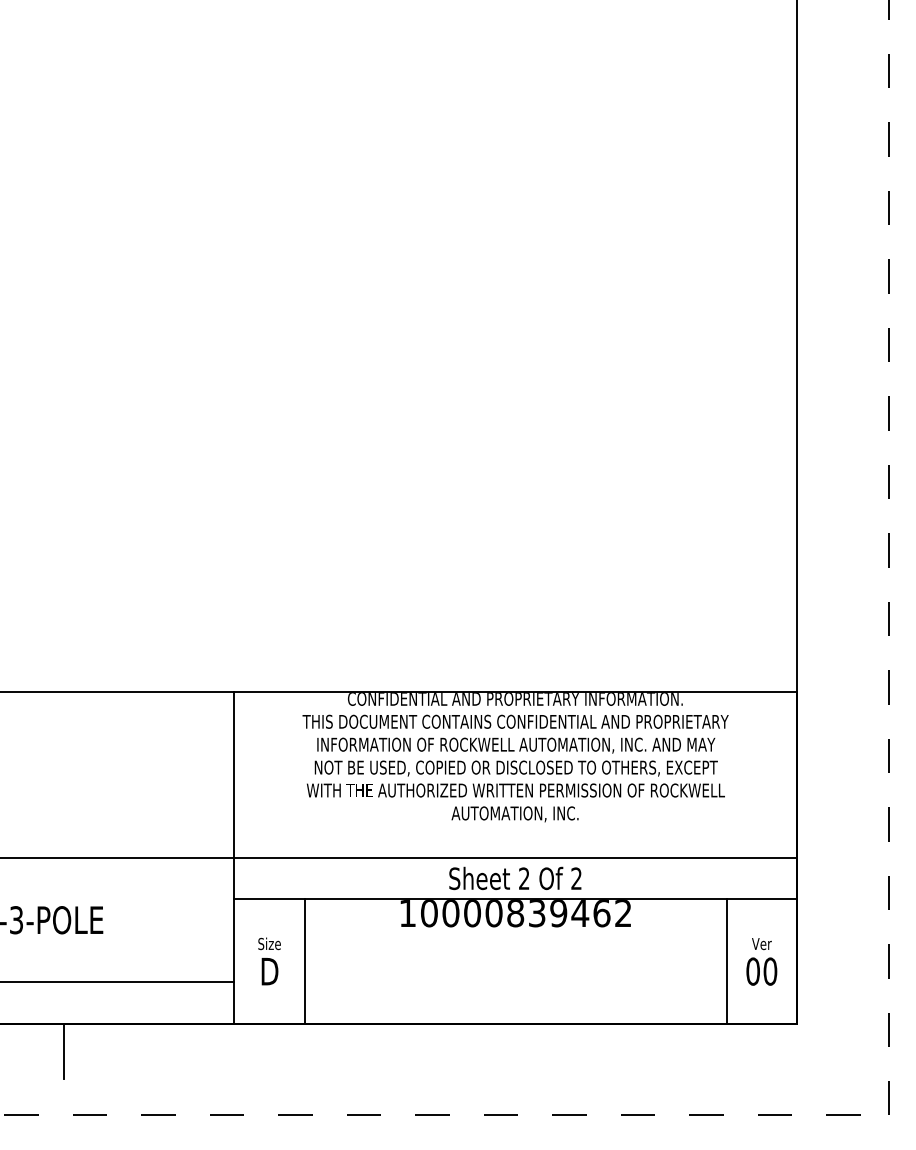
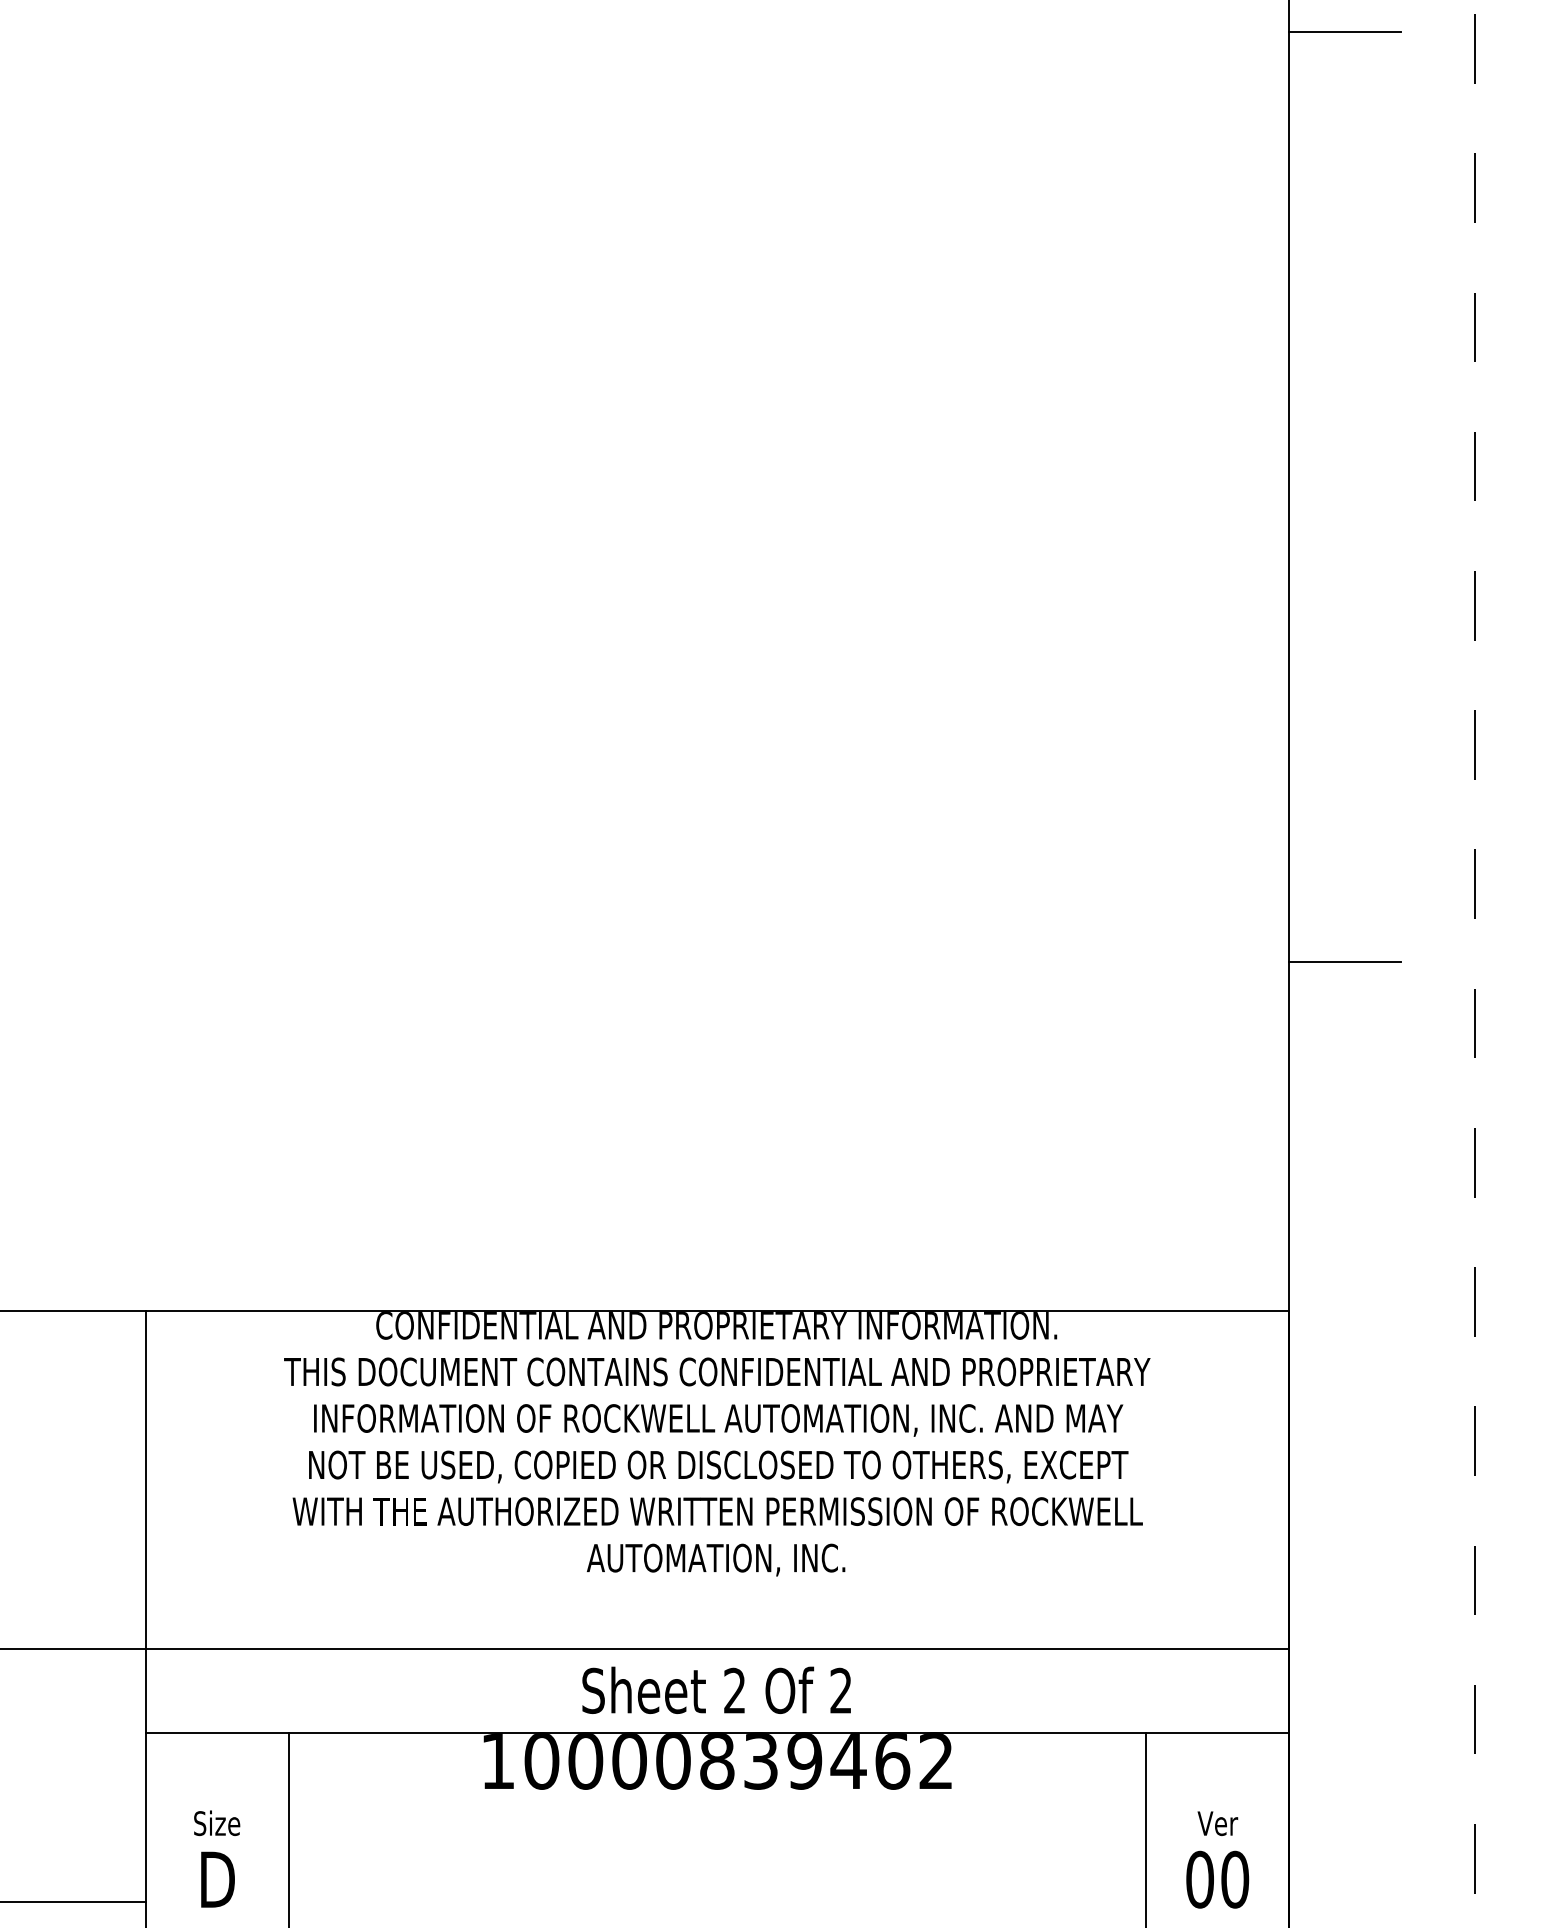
line: (824, 62) -> (1345, 31), added
line: (824, 520) -> (1345, 962), added

